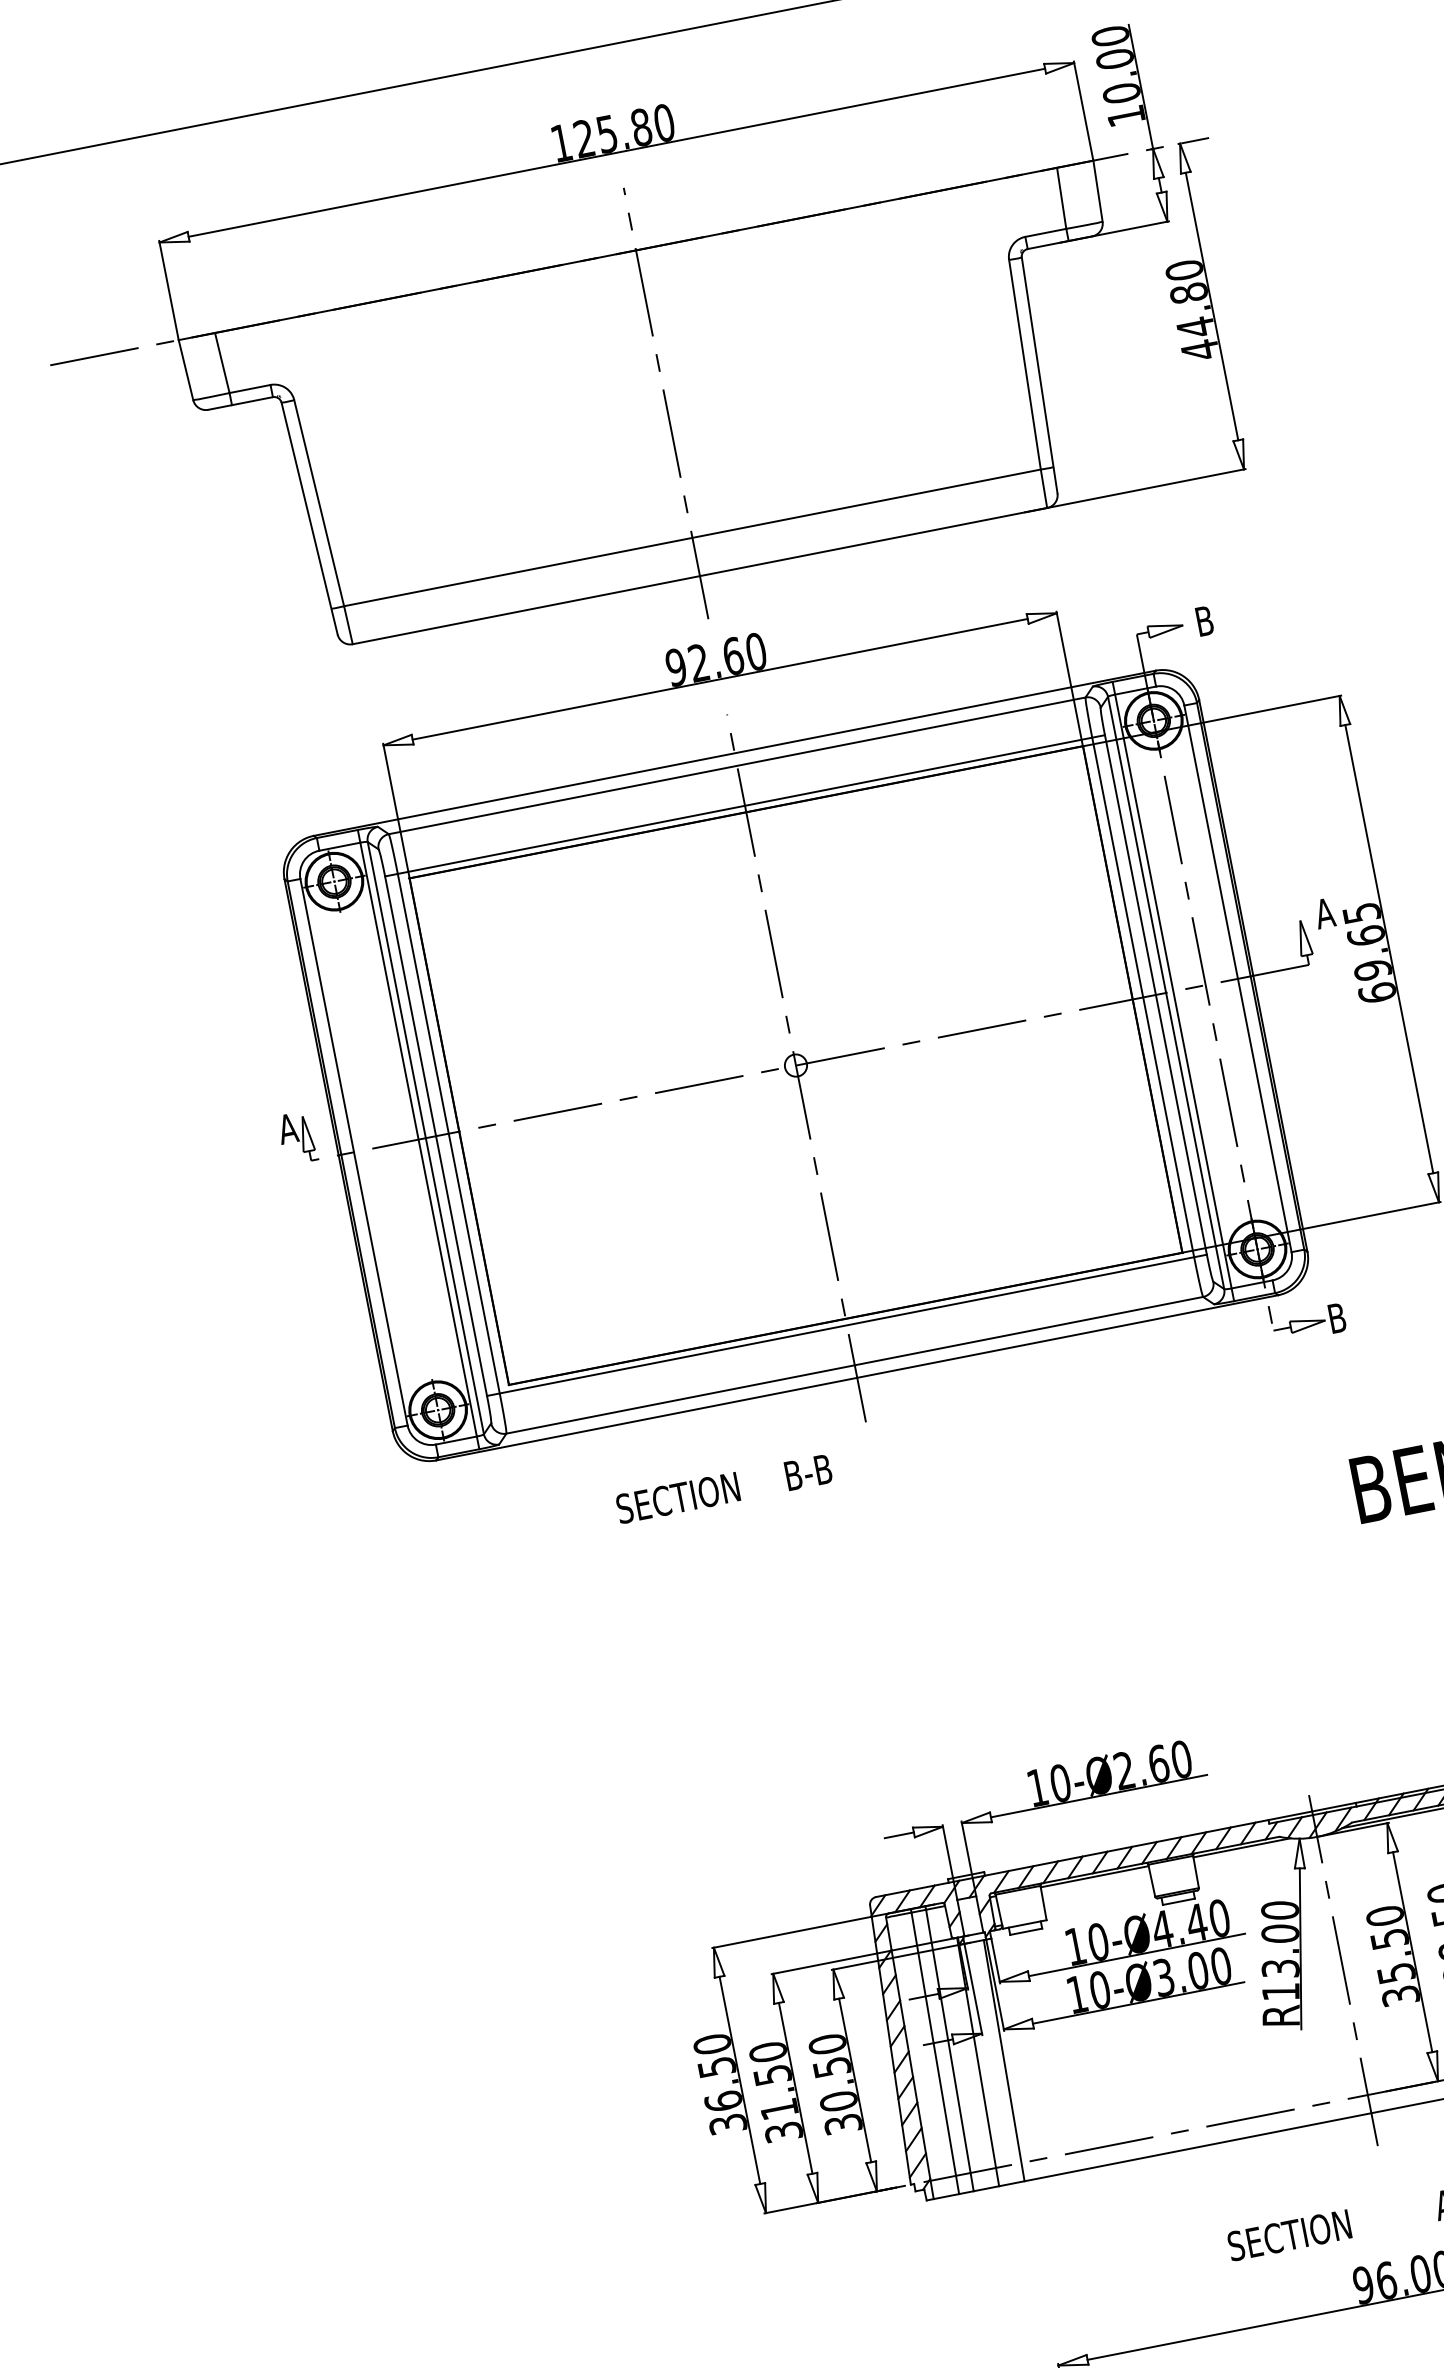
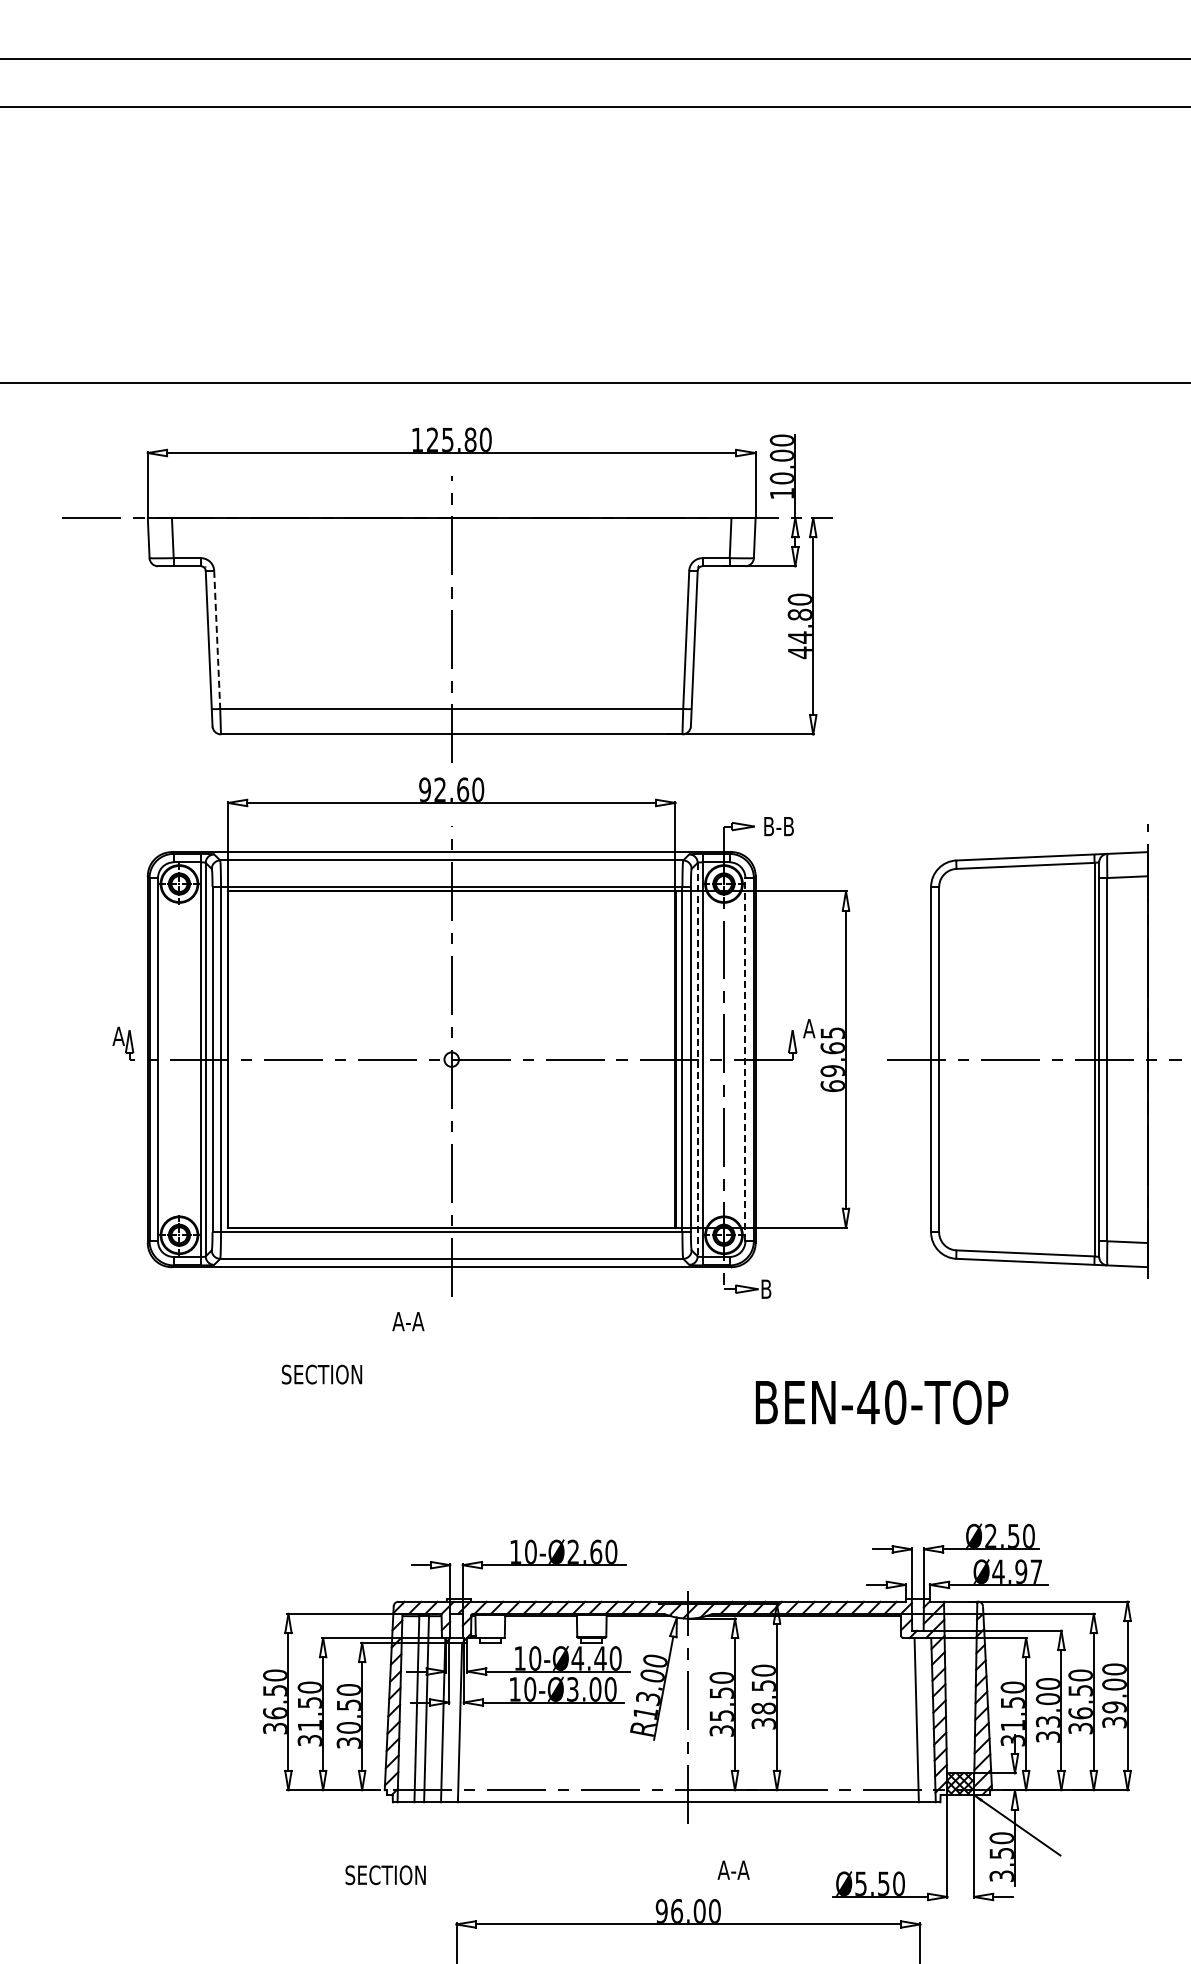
line: (319, 503) -> (217, 640), solid -> dashed
text: (1227, 616) -> (784, 826), B -> B-B
line: (1238, 978) -> (745, 1059), solid -> dashed
line: (1165, 992) -> (697, 1059), solid -> dashed
text: (808, 1472) -> (408, 1321), B-B -> A-A
text: (677, 1498) -> (321, 1374), moved
text: (1289, 2235) -> (385, 1875), moved

